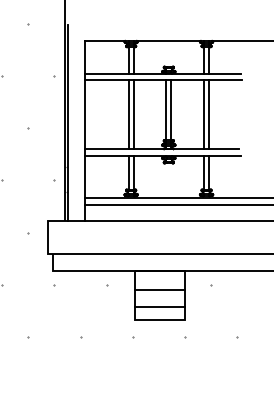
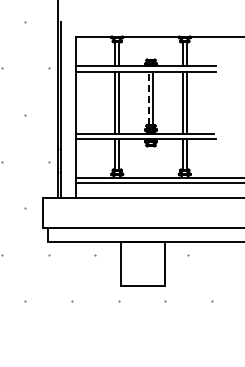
line: (166, 110) -> (148, 98), solid -> dashed
line: (160, 289) -> (143, 259), removed
line: (160, 306) -> (143, 274), removed

